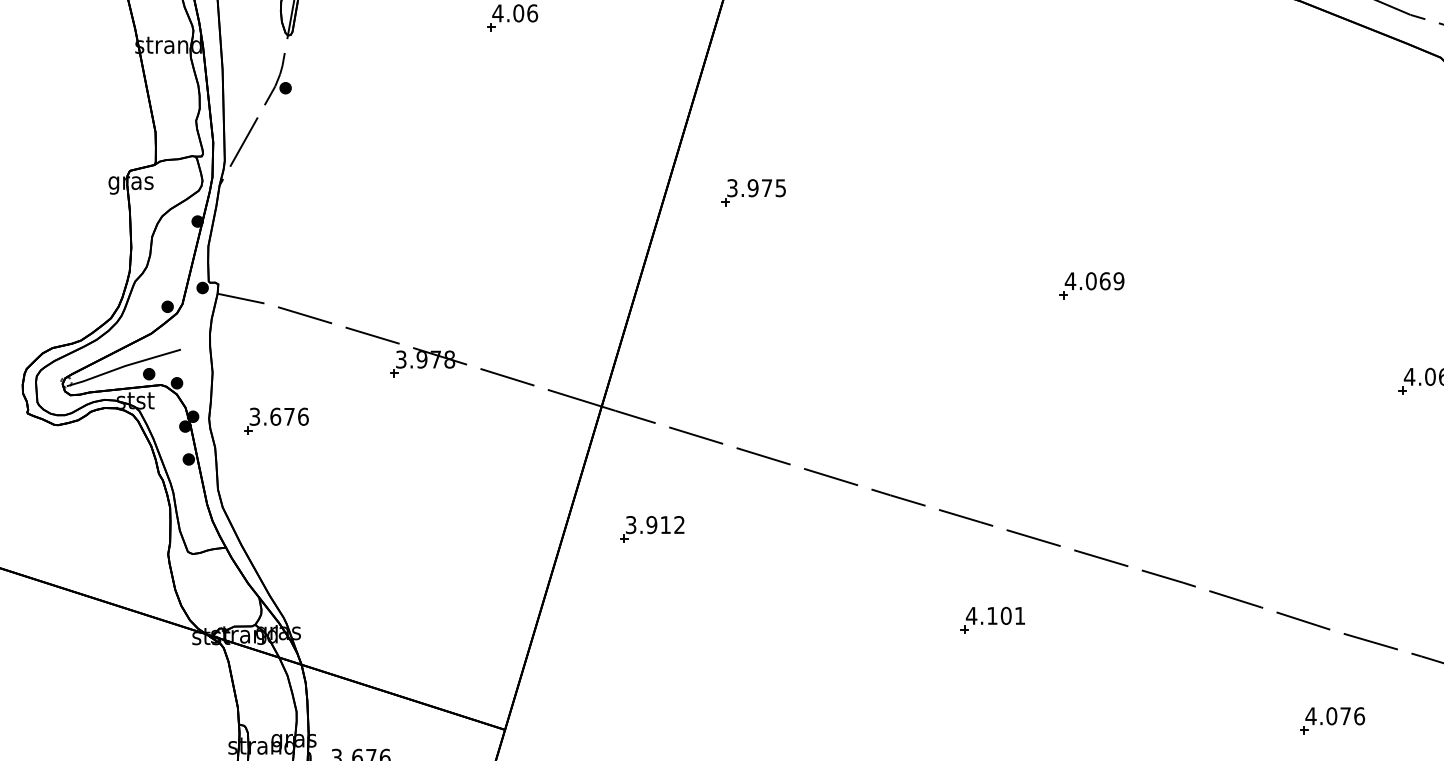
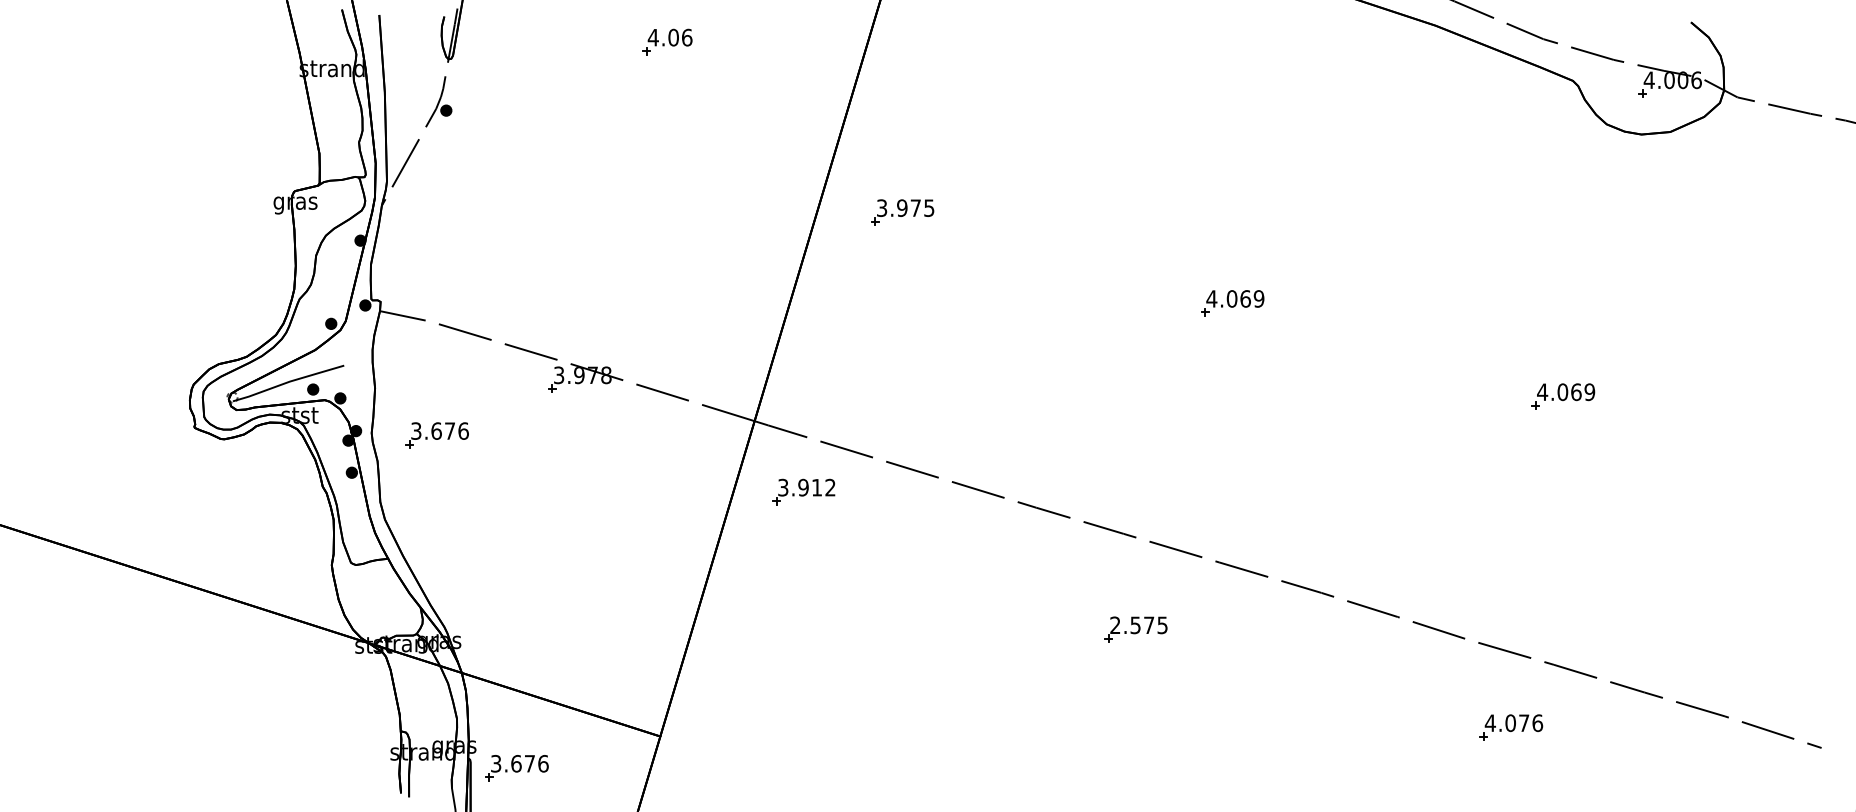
part: (651, 528) -> (803, 491), moved
text: (995, 616) -> (1138, 625), 4.101 -> 2.575
part: (1332, 720) -> (1511, 727), moved

